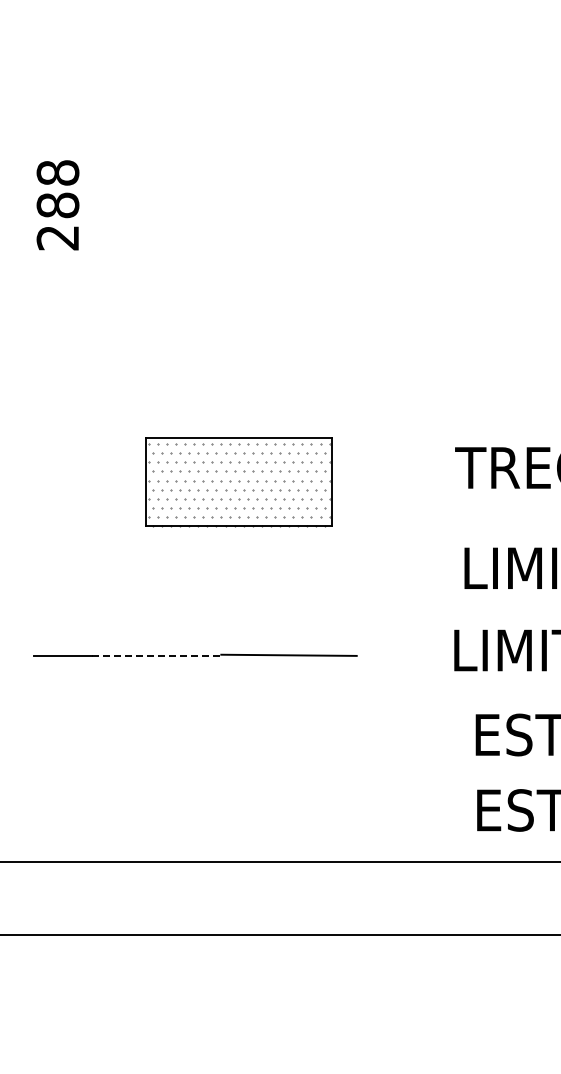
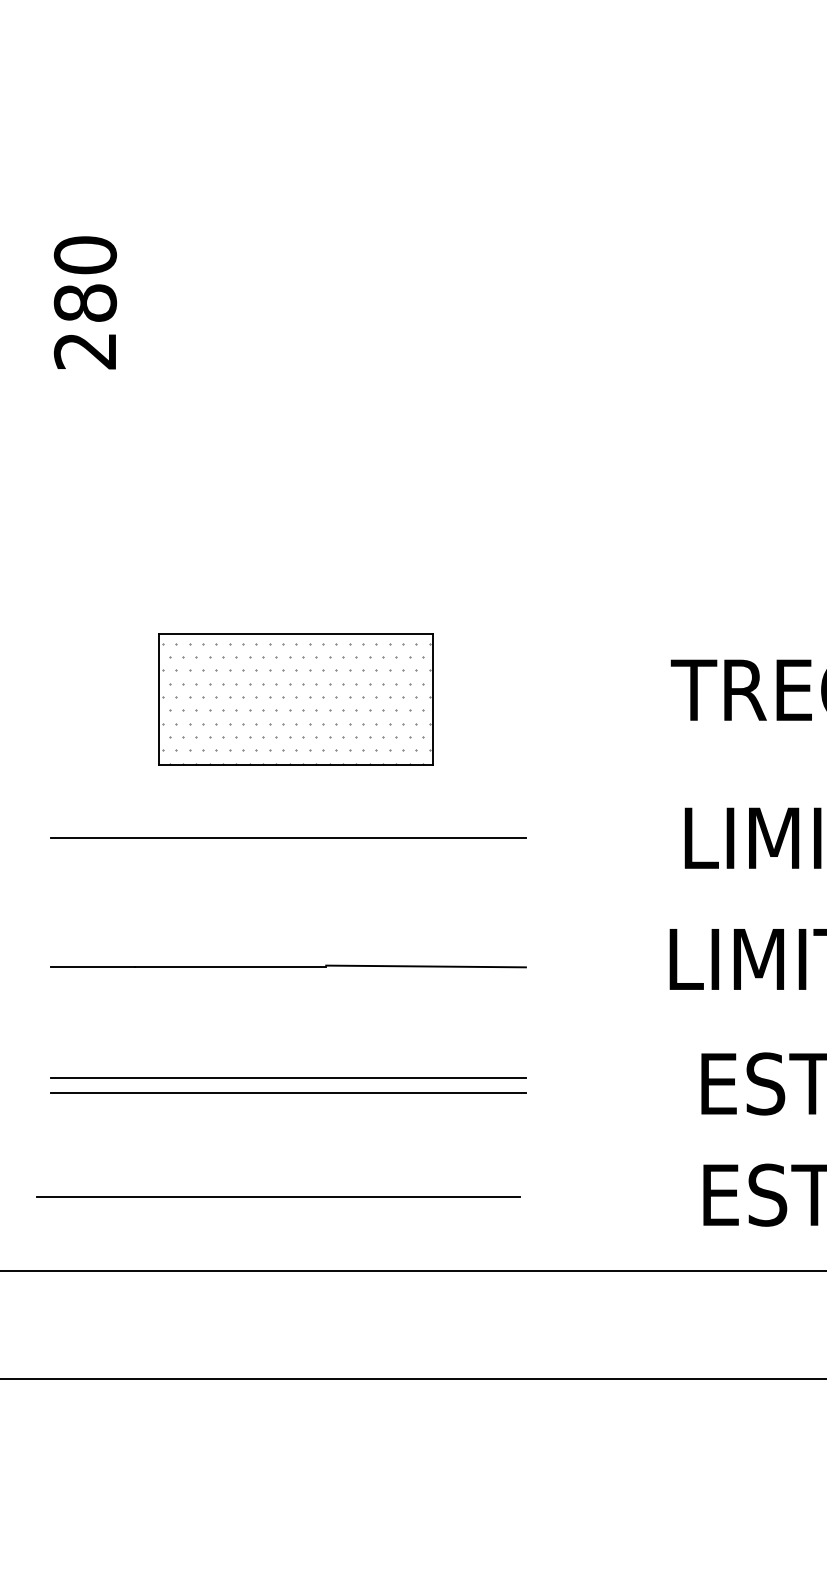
text: (57, 172) -> (84, 254), 288 -> 280
part: (238, 482) -> (295, 699), moved
line: (195, 568) -> (288, 838), added
line: (156, 655) -> (230, 966), dashed -> solid
line: (195, 730) -> (288, 1077), added
line: (195, 741) -> (288, 1093), added
line: (188, 811) -> (277, 1196), added

